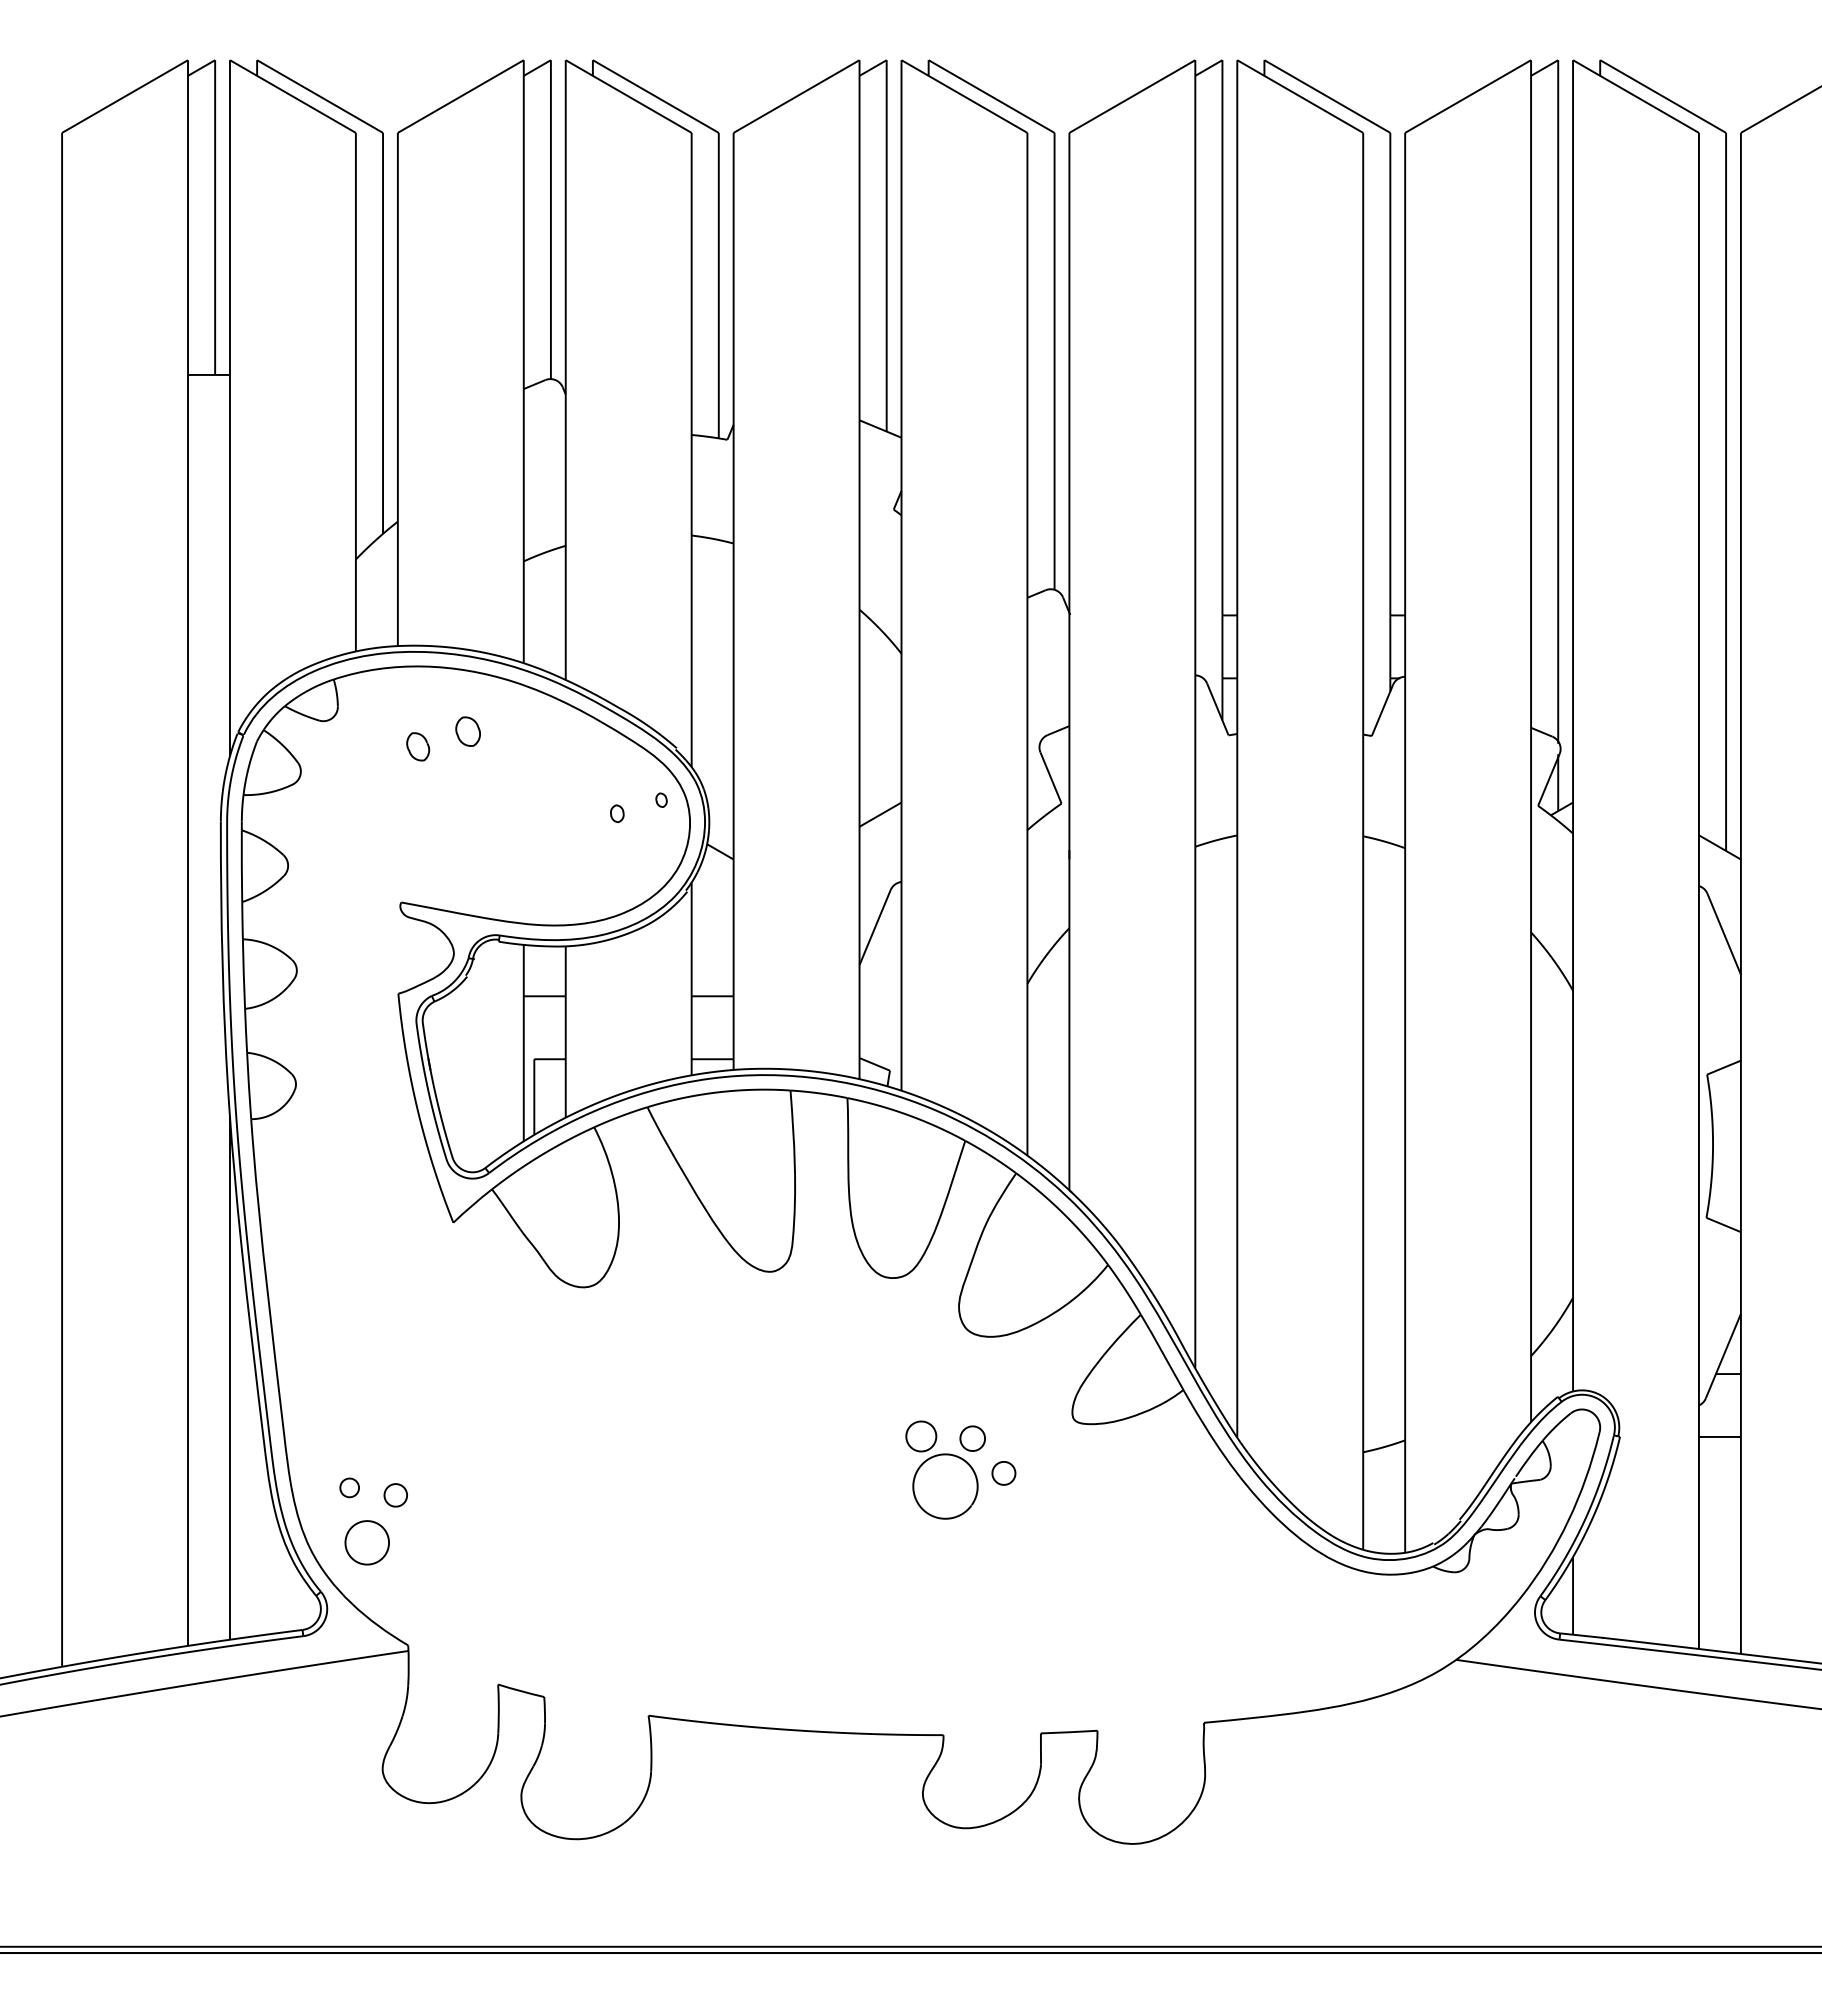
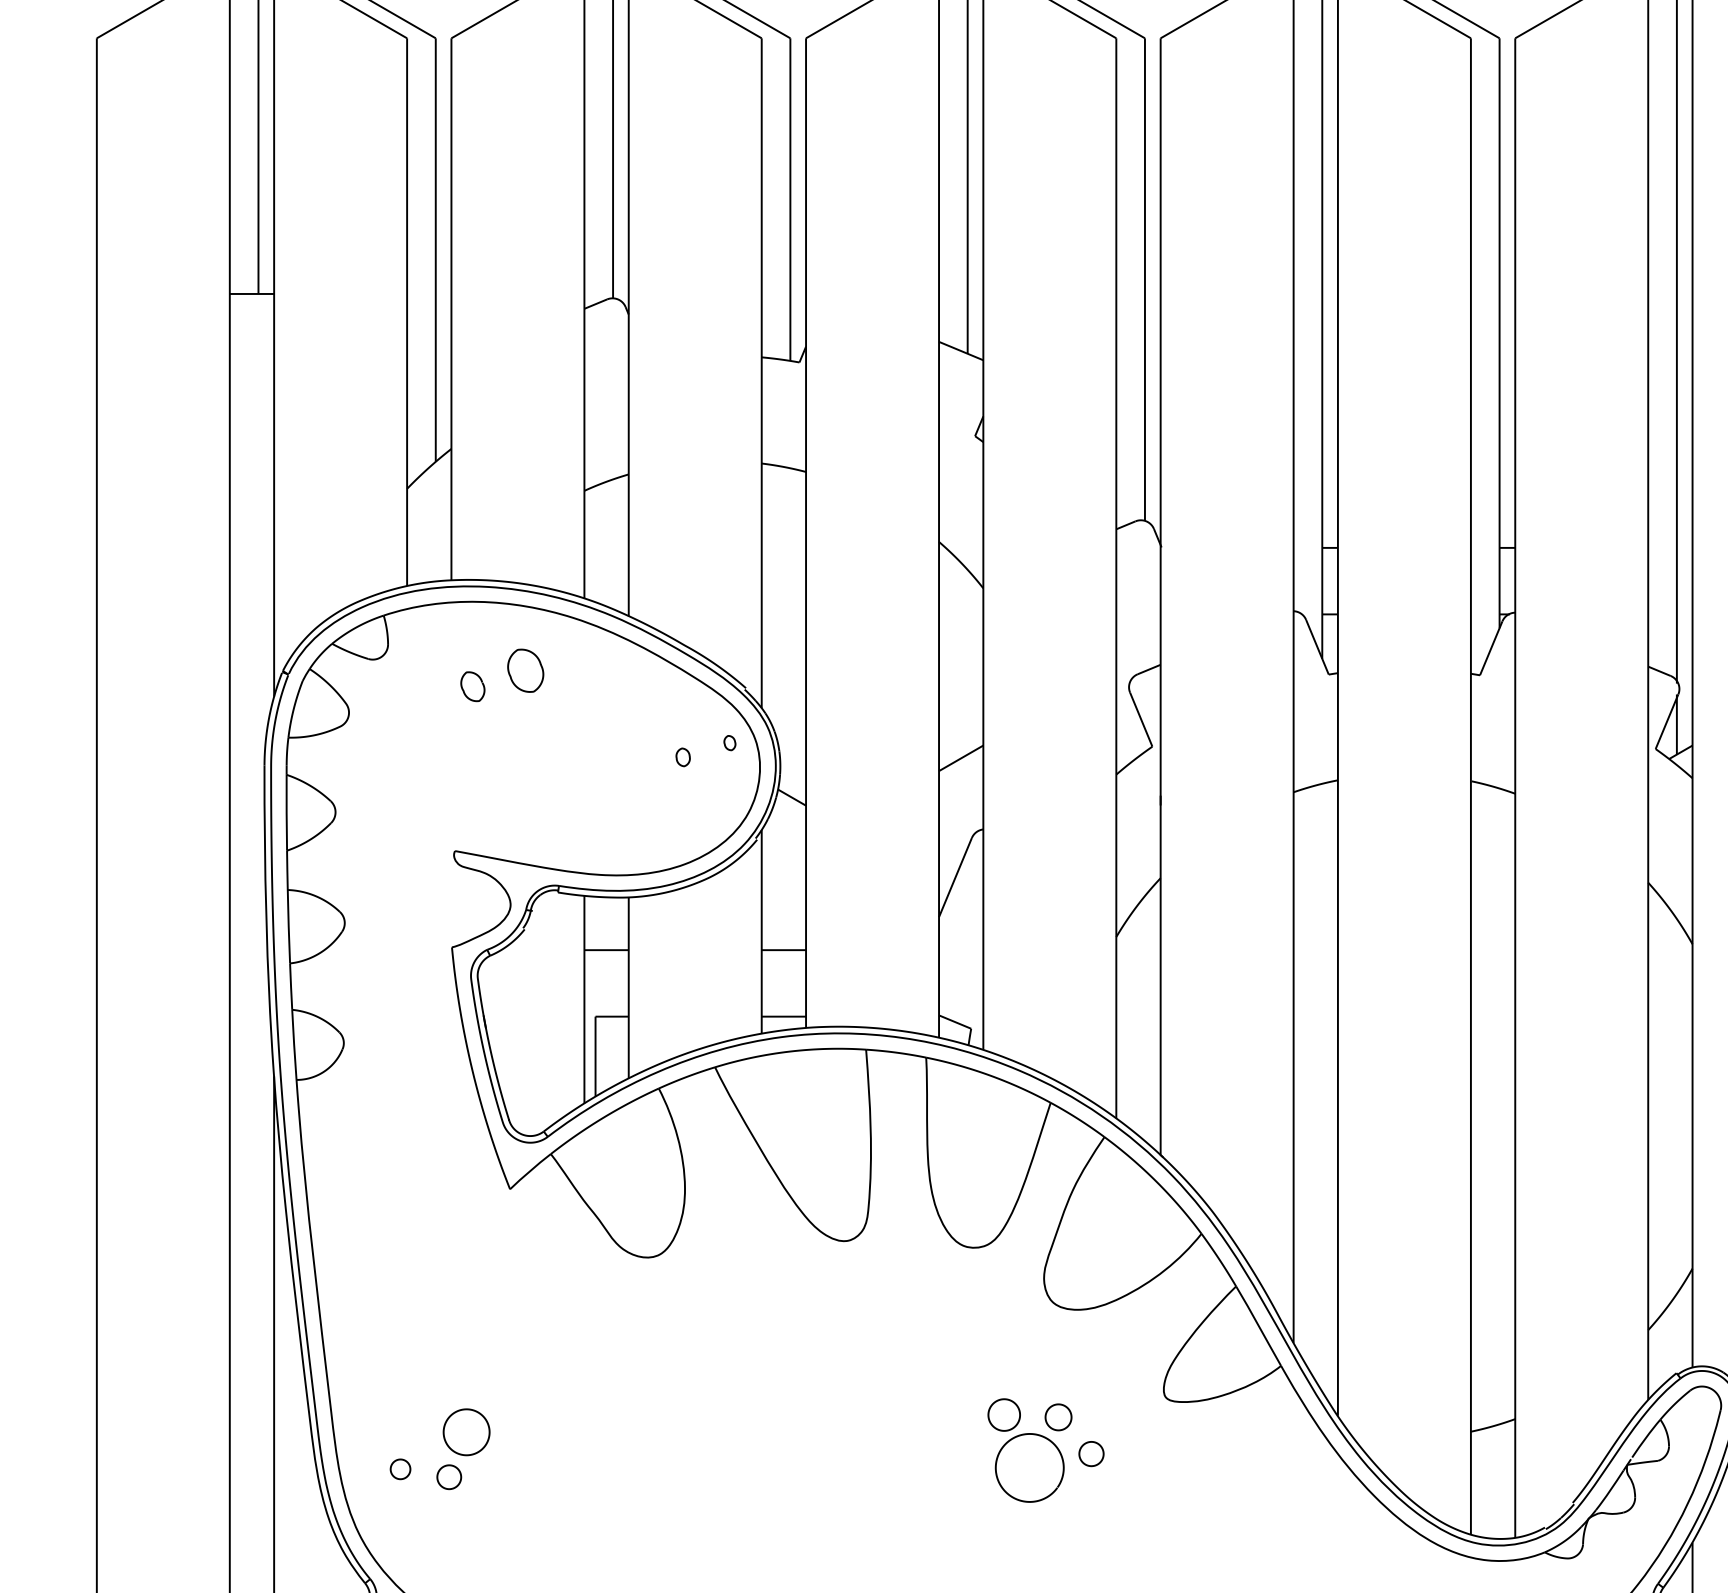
part: (467, 731) -> (524, 670), size x1.4
part: (366, 1542) -> (465, 1431), moved

